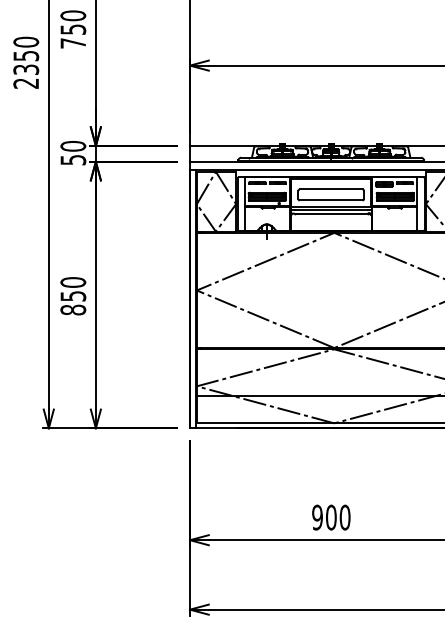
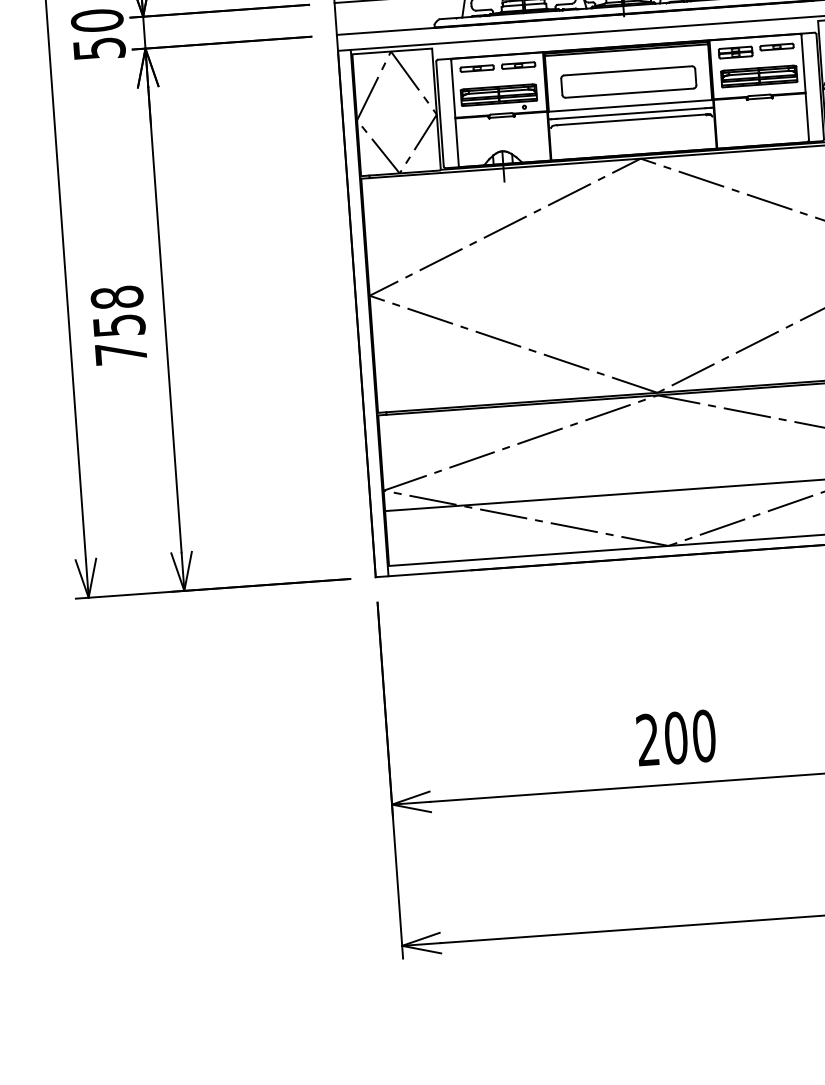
text: (73, 296) -> (119, 326), 850 -> 758
text: (317, 517) -> (647, 739), 900 -> 200

